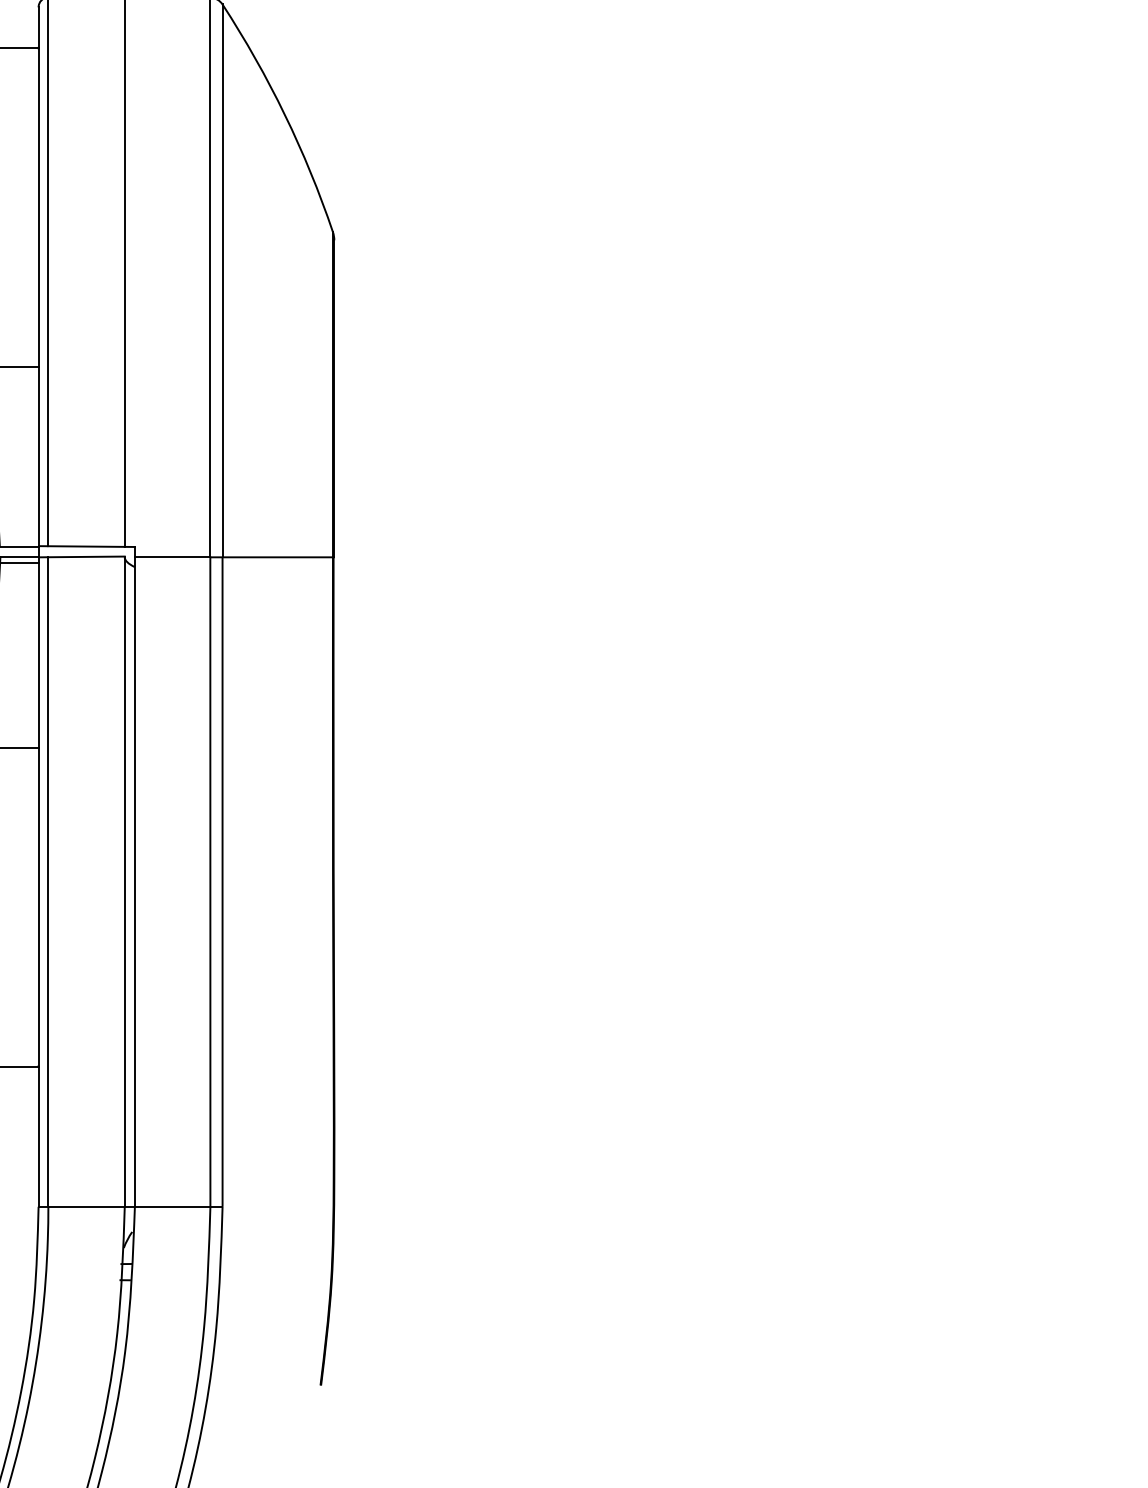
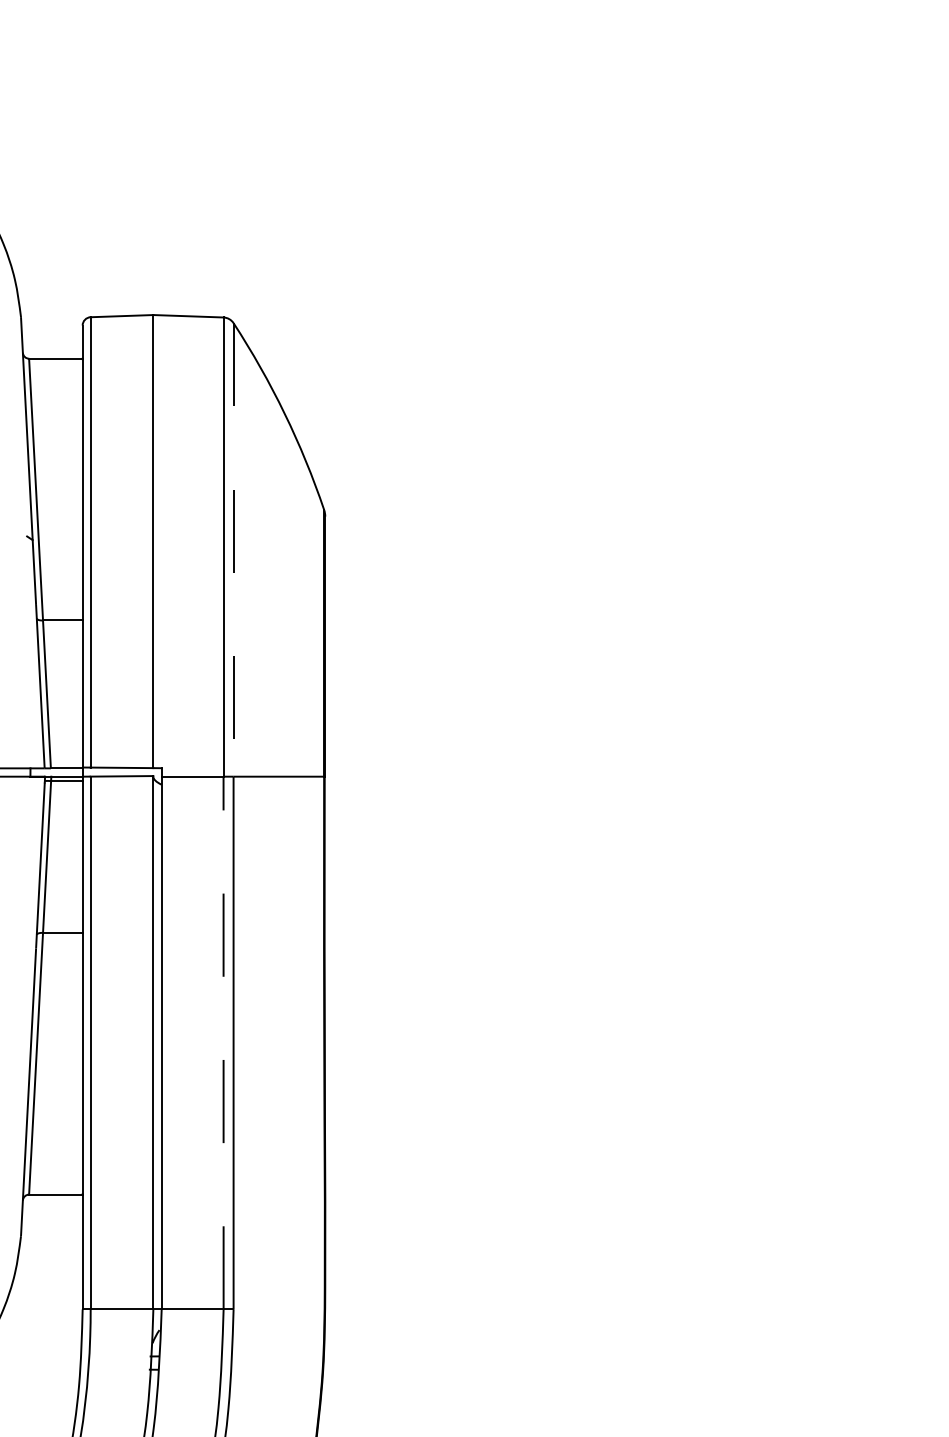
line: (222, 280) -> (233, 549), solid -> dashed
line: (210, 881) -> (223, 1042), solid -> dashed

